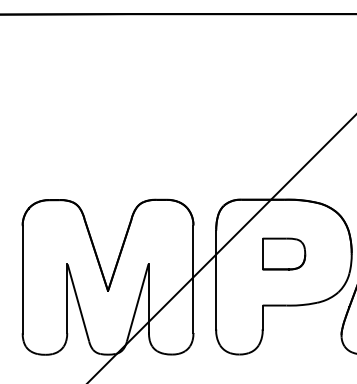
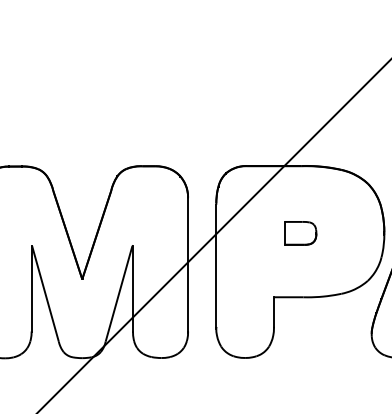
part: (284, 253) -> (300, 232), size x0.6

